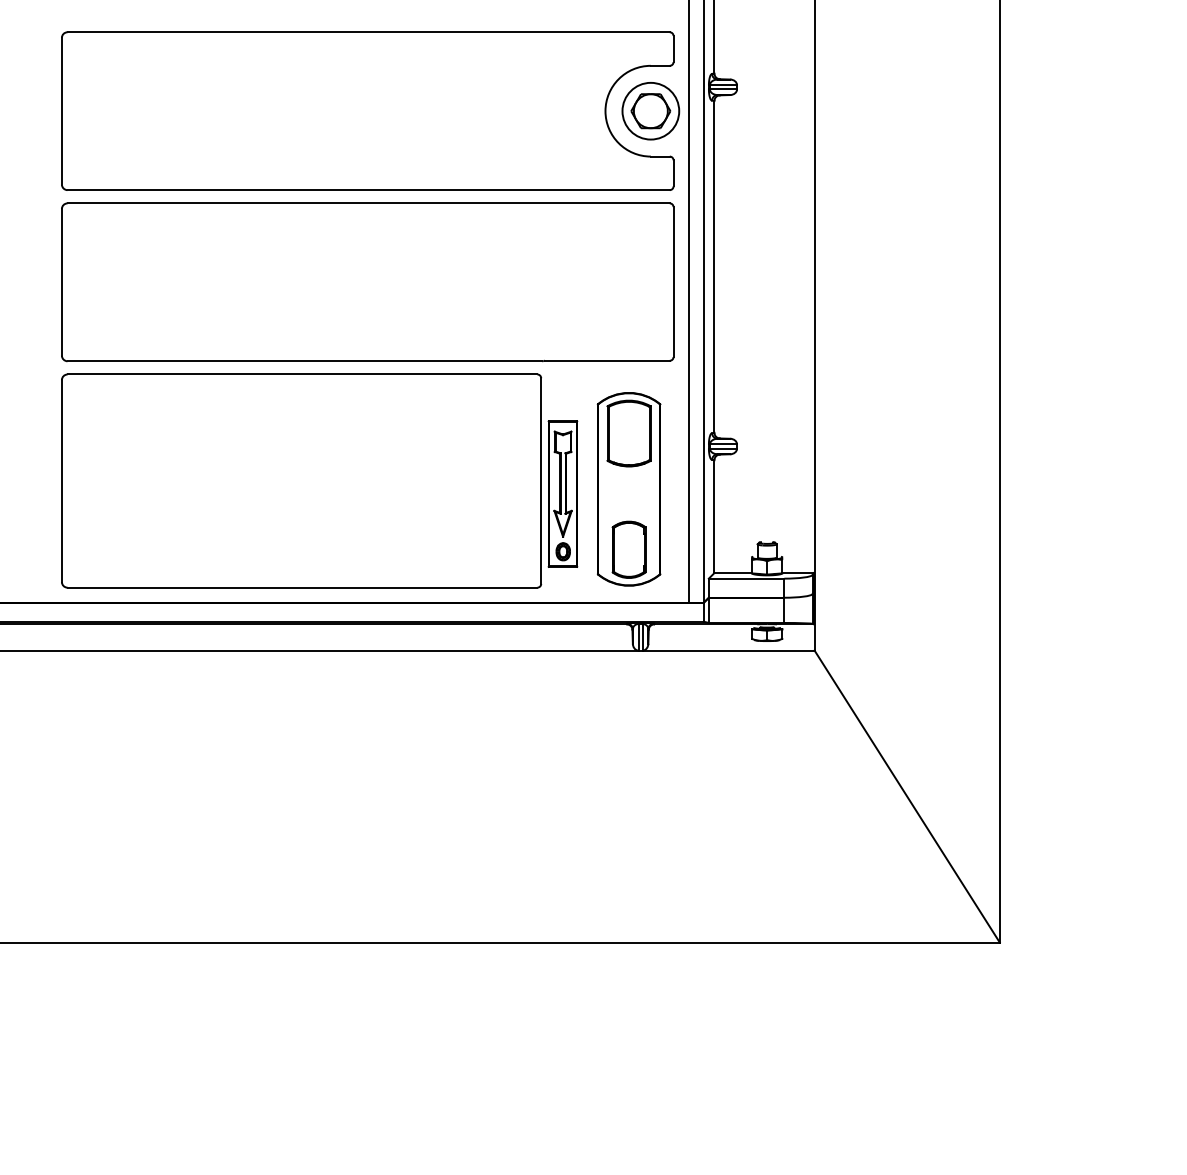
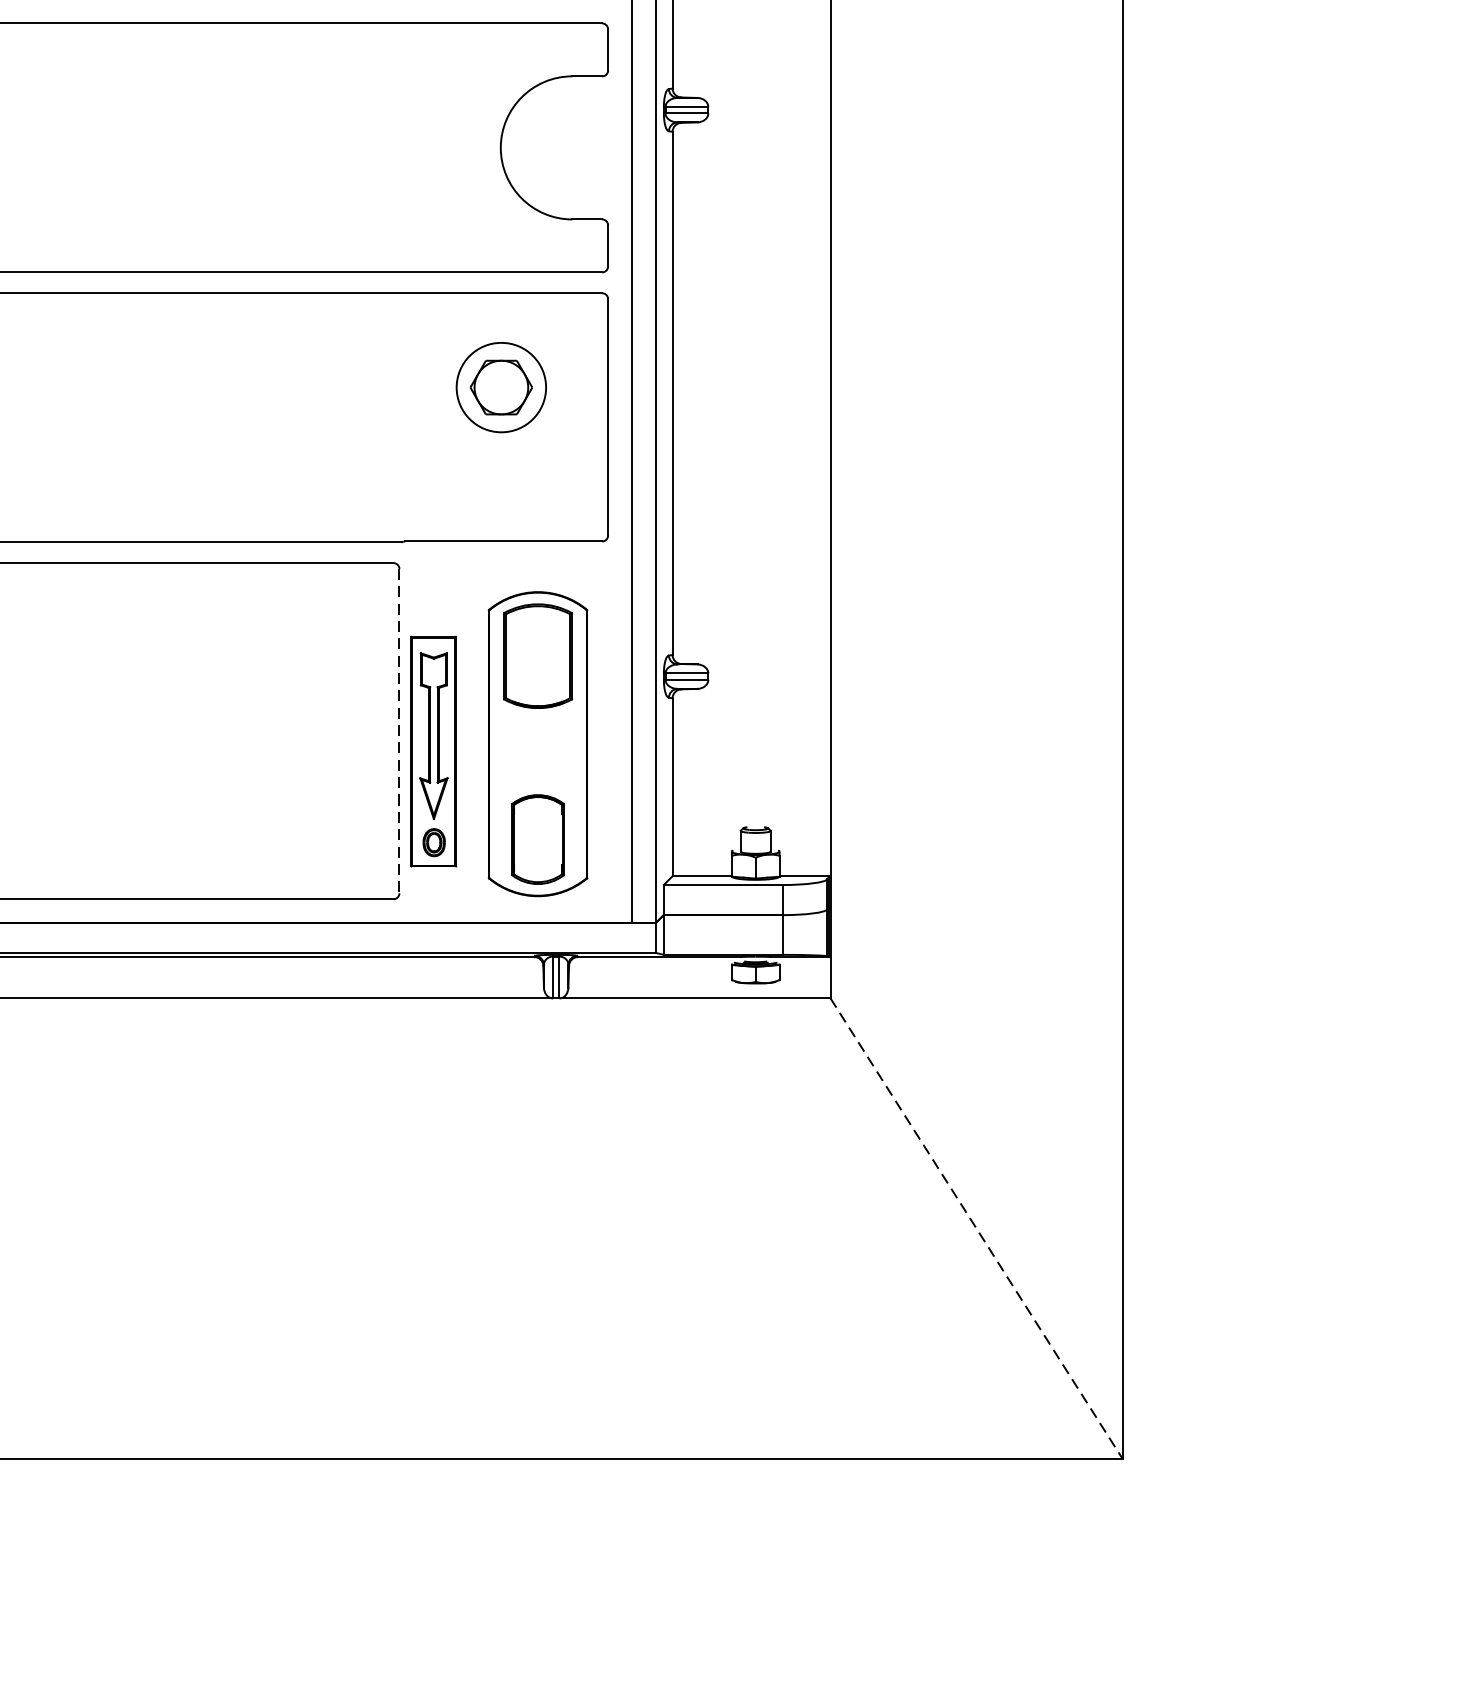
part: (650, 111) -> (500, 388), moved
line: (541, 481) -> (399, 731), solid -> dashed
line: (907, 796) -> (977, 1228), solid -> dashed

